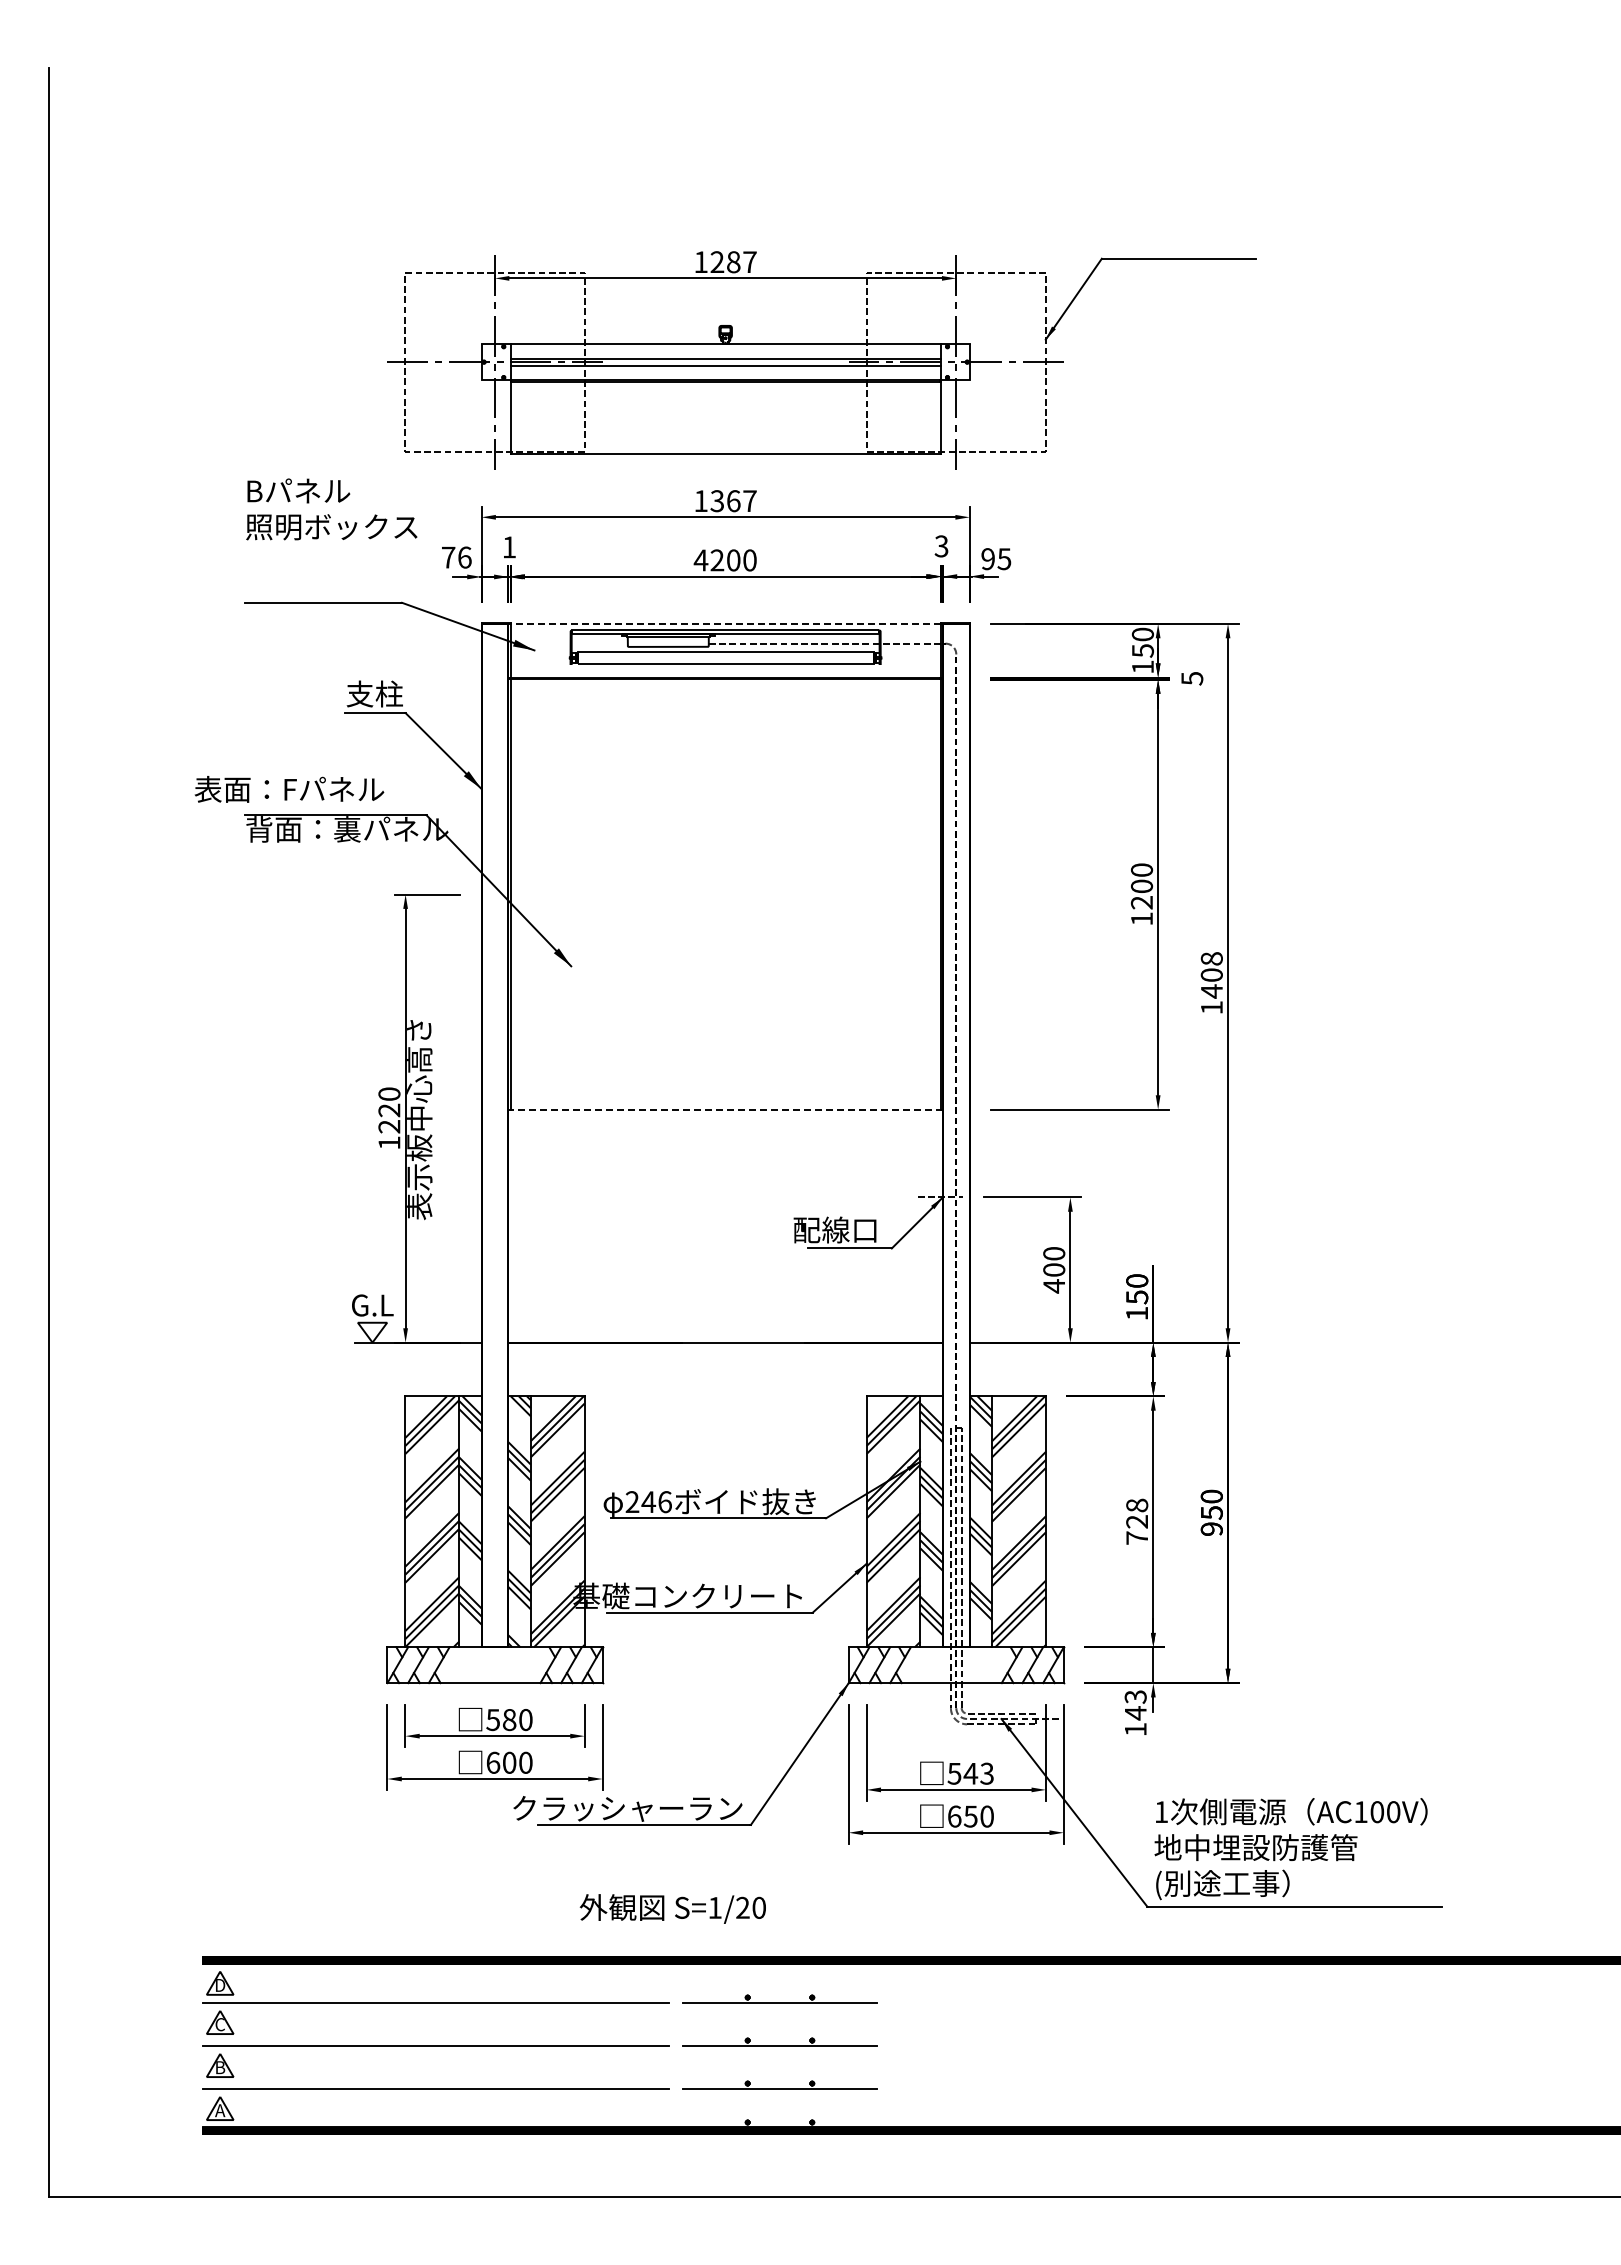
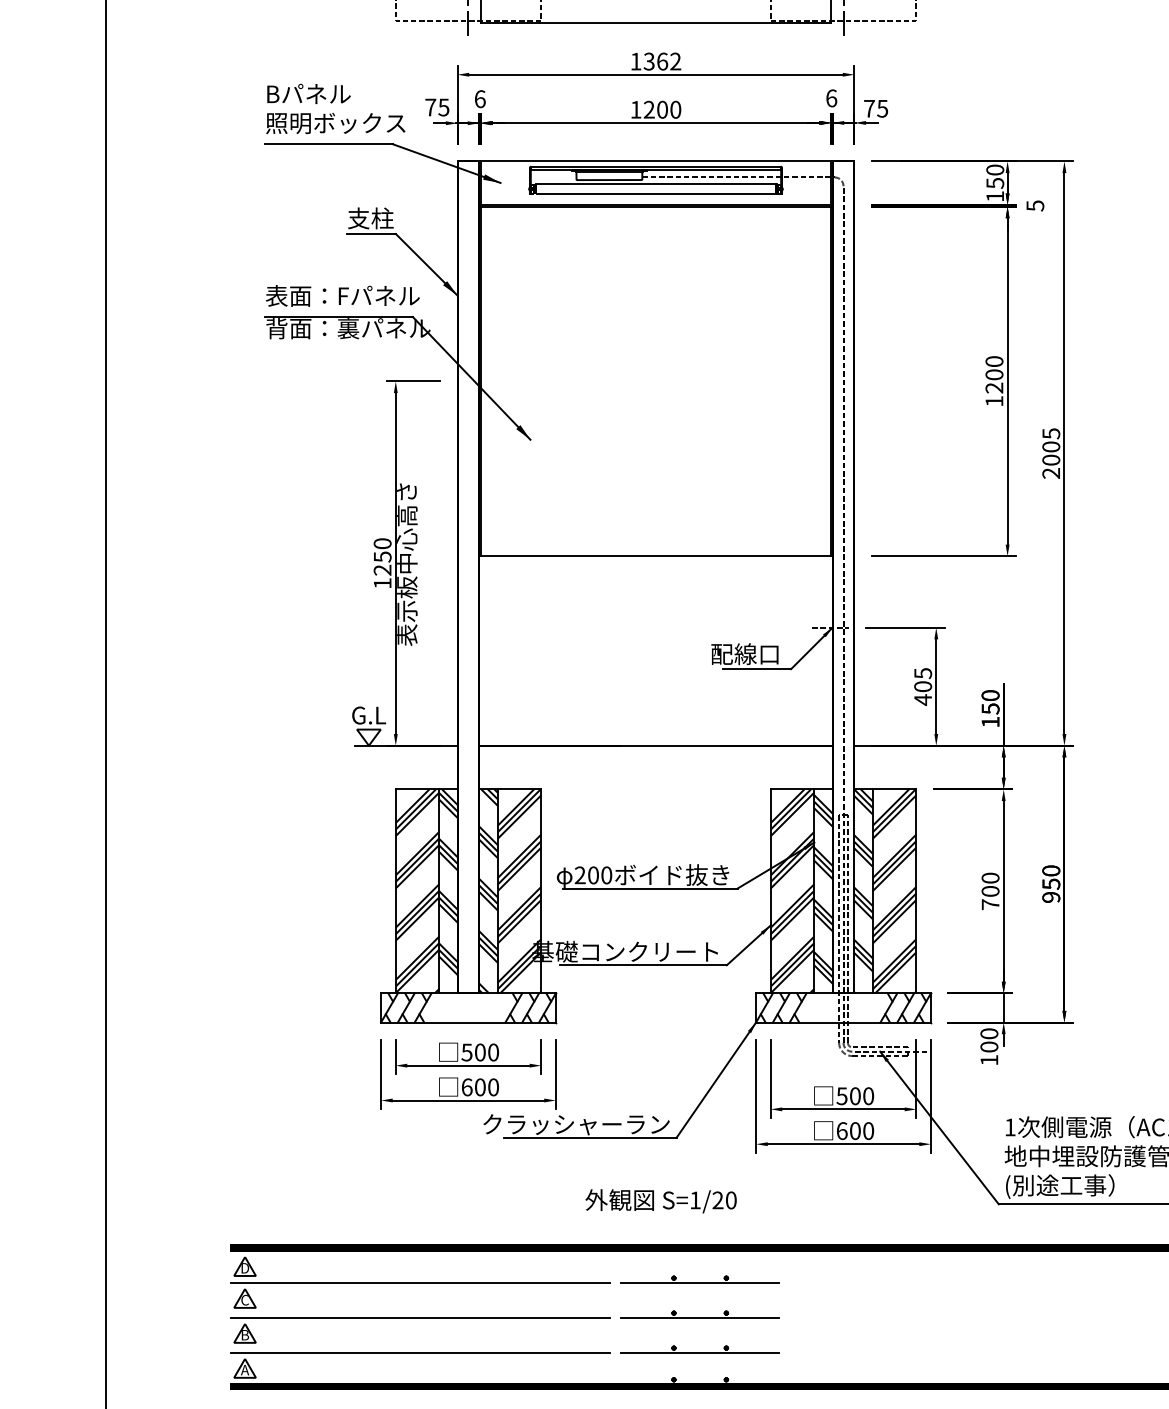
text: (749, 500) -> (675, 61), 1367 -> 1362
text: (331, 509) -> (335, 109), moved
text: (941, 546) -> (831, 98), 3 -> 6
text: (509, 547) -> (480, 99), 1 -> 6
text: (464, 557) -> (443, 107), 76 -> 75
text: (987, 559) -> (868, 109), 95 -> 75
text: (700, 560) -> (635, 109), 4200 -> 1200
line: (725, 623) -> (655, 161), dashed -> solid
text: (289, 789) -> (342, 296), moved
text: (1211, 983) -> (1050, 453), 1408 -> 2005
line: (725, 1109) -> (655, 556), dashed -> solid
text: (389, 1110) -> (382, 557), 1220 -> 1250
text: (1054, 1253) -> (923, 673), 400 -> 405
text: (656, 1502) -> (599, 875), 246 -> 200
text: (1137, 1513) -> (990, 884), 728 -> 700
text: (1135, 1705) -> (989, 1040), 143 -> 100
text: (509, 1719) -> (480, 1052), 580 -> 500
text: (978, 1773) -> (861, 1096), 543 -> 500
text: (970, 1816) -> (855, 1130), 650 -> 600
text: (672, 1908) -> (660, 1200), moved

